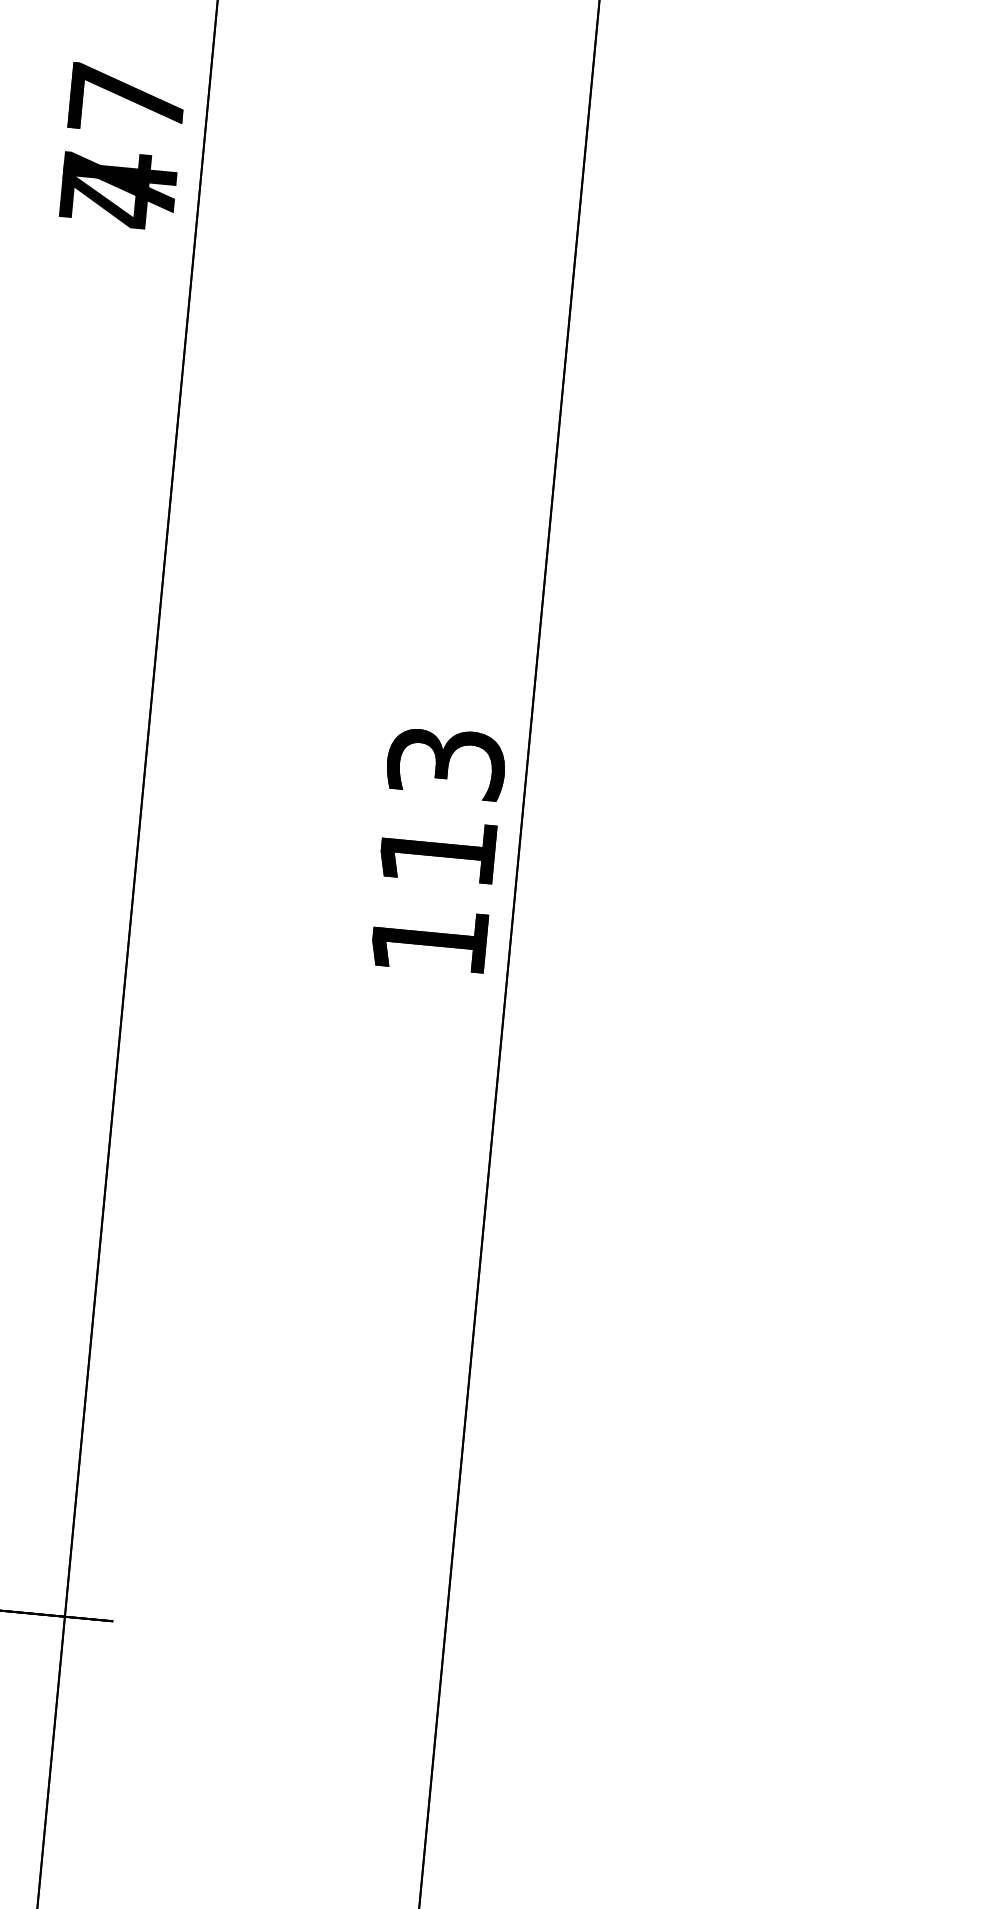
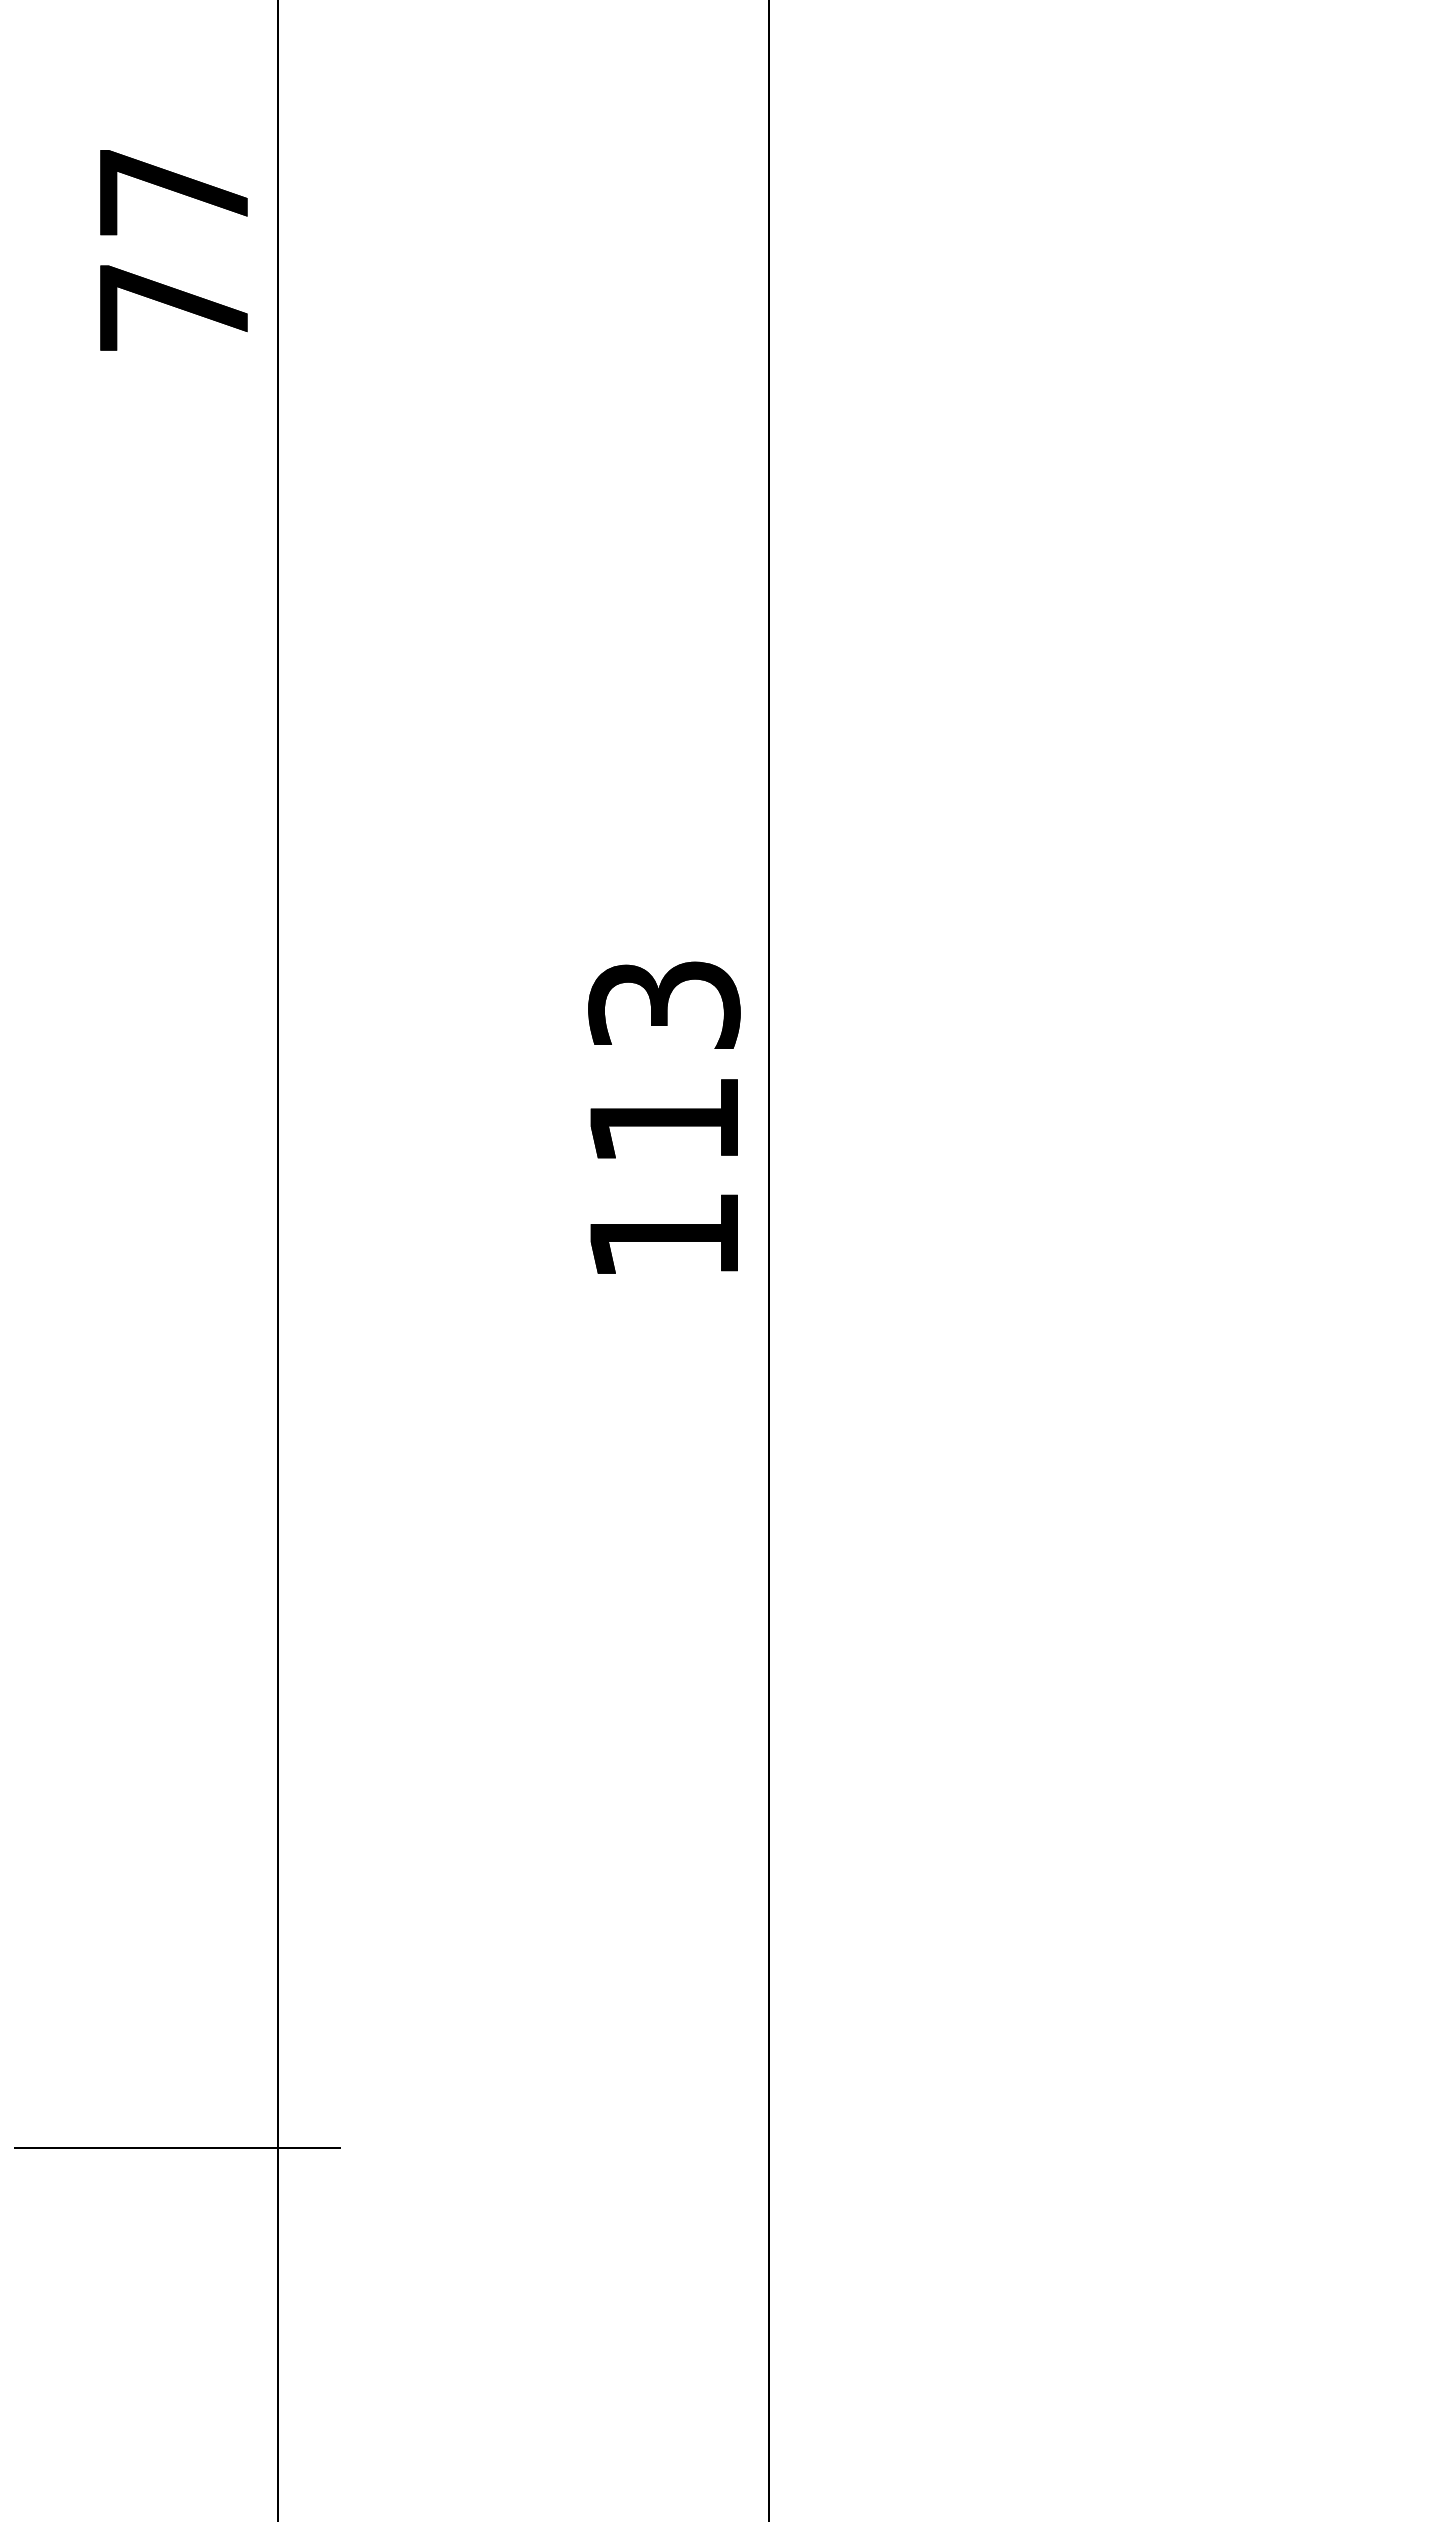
text: (118, 189) -> (173, 308), 47 -> 77

